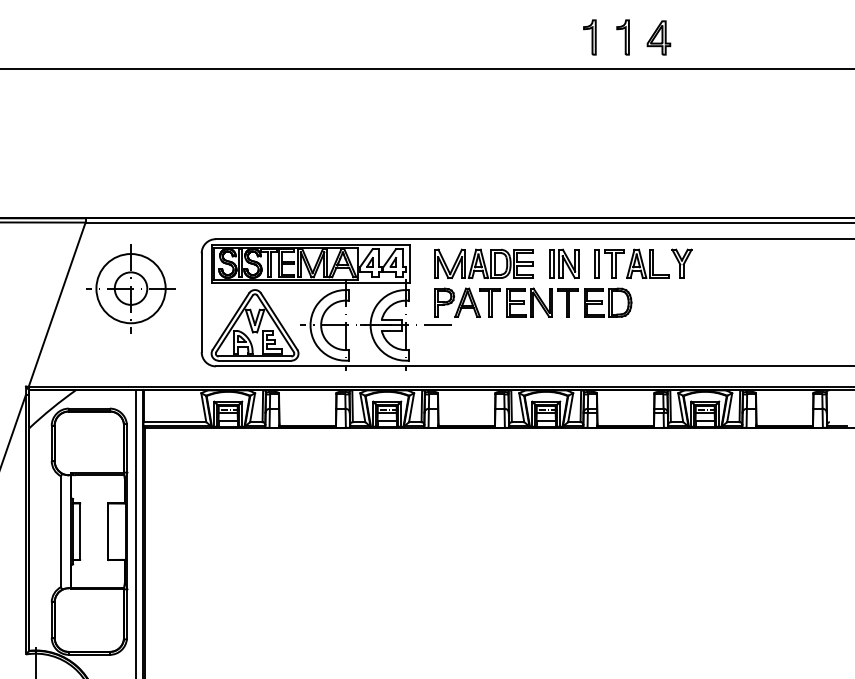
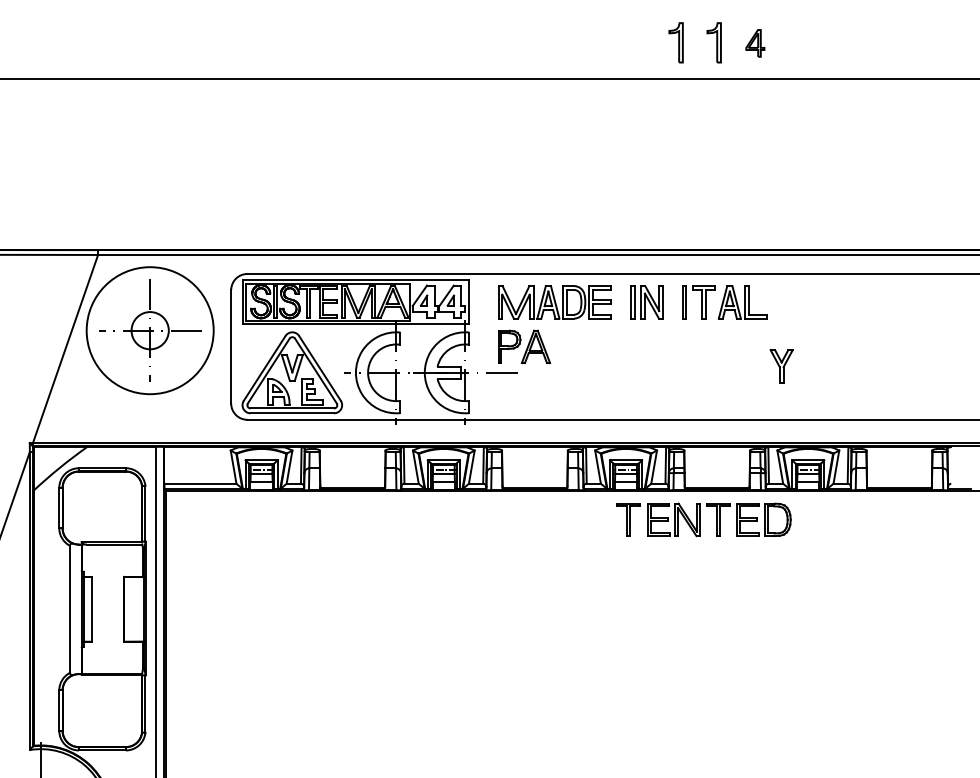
part: (659, 38) -> (755, 43), size x0.7
part: (681, 264) -> (781, 366), moved
circle: (130, 288) -> (149, 330), size x1.6
part: (555, 302) -> (703, 519), moved

